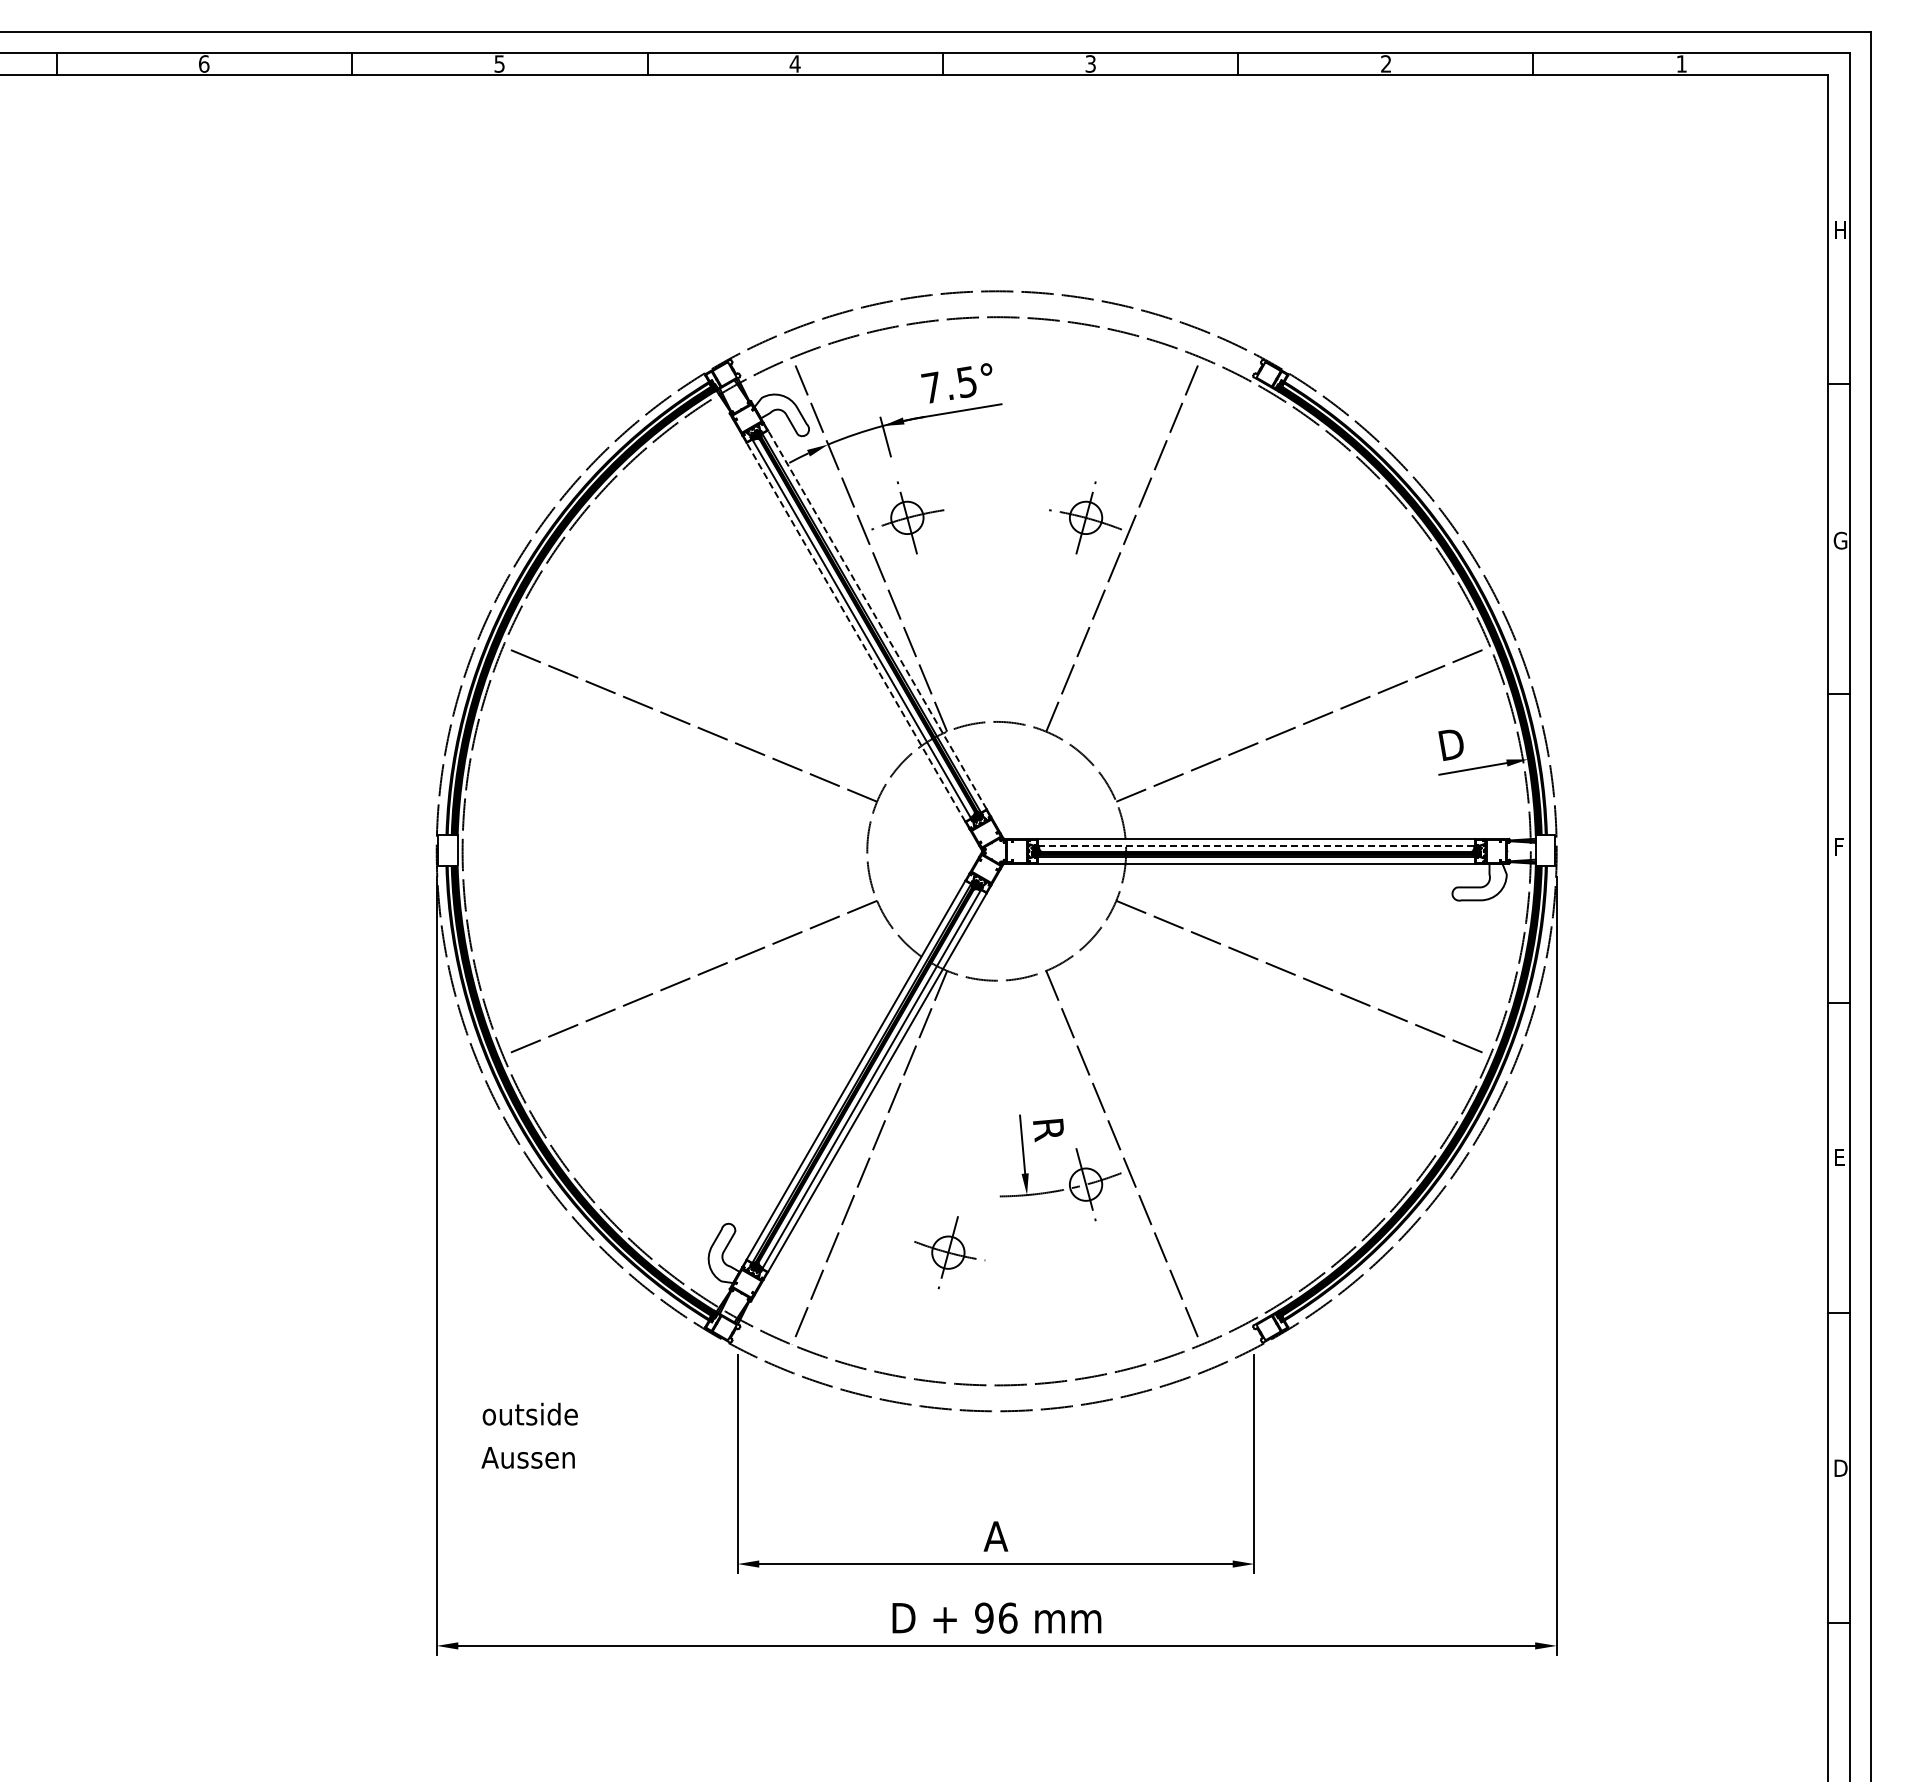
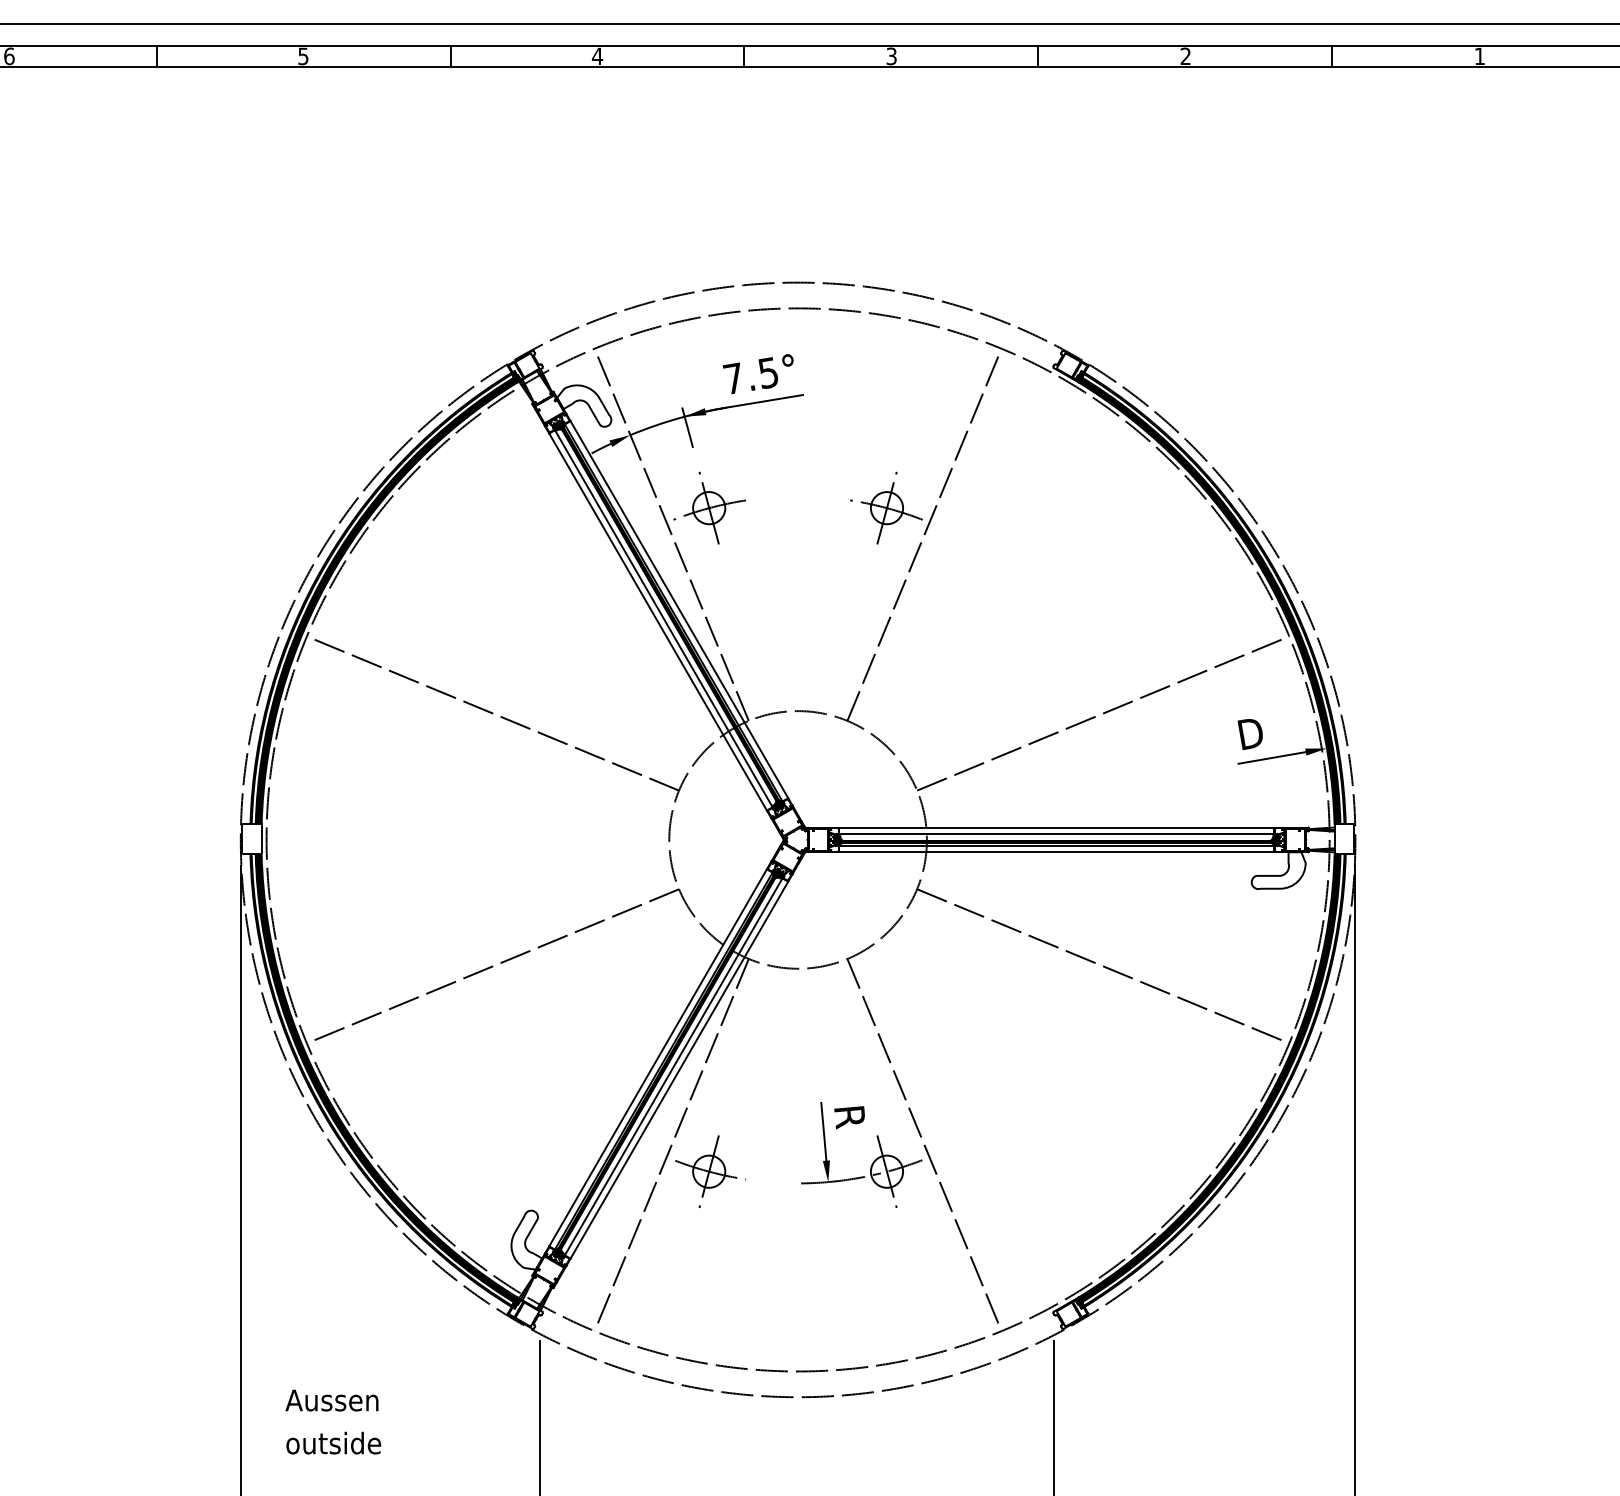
line: (877, 619) -> (679, 609), dashed -> solid
line: (856, 632) -> (658, 622), dashed -> solid
line: (1256, 845) -> (1056, 834), dashed -> solid
part: (949, 1252) -> (710, 1171), moved
text: (529, 1413) -> (333, 1399), outside -> Aussen
text: (529, 1457) -> (333, 1443), Aussen -> outside

